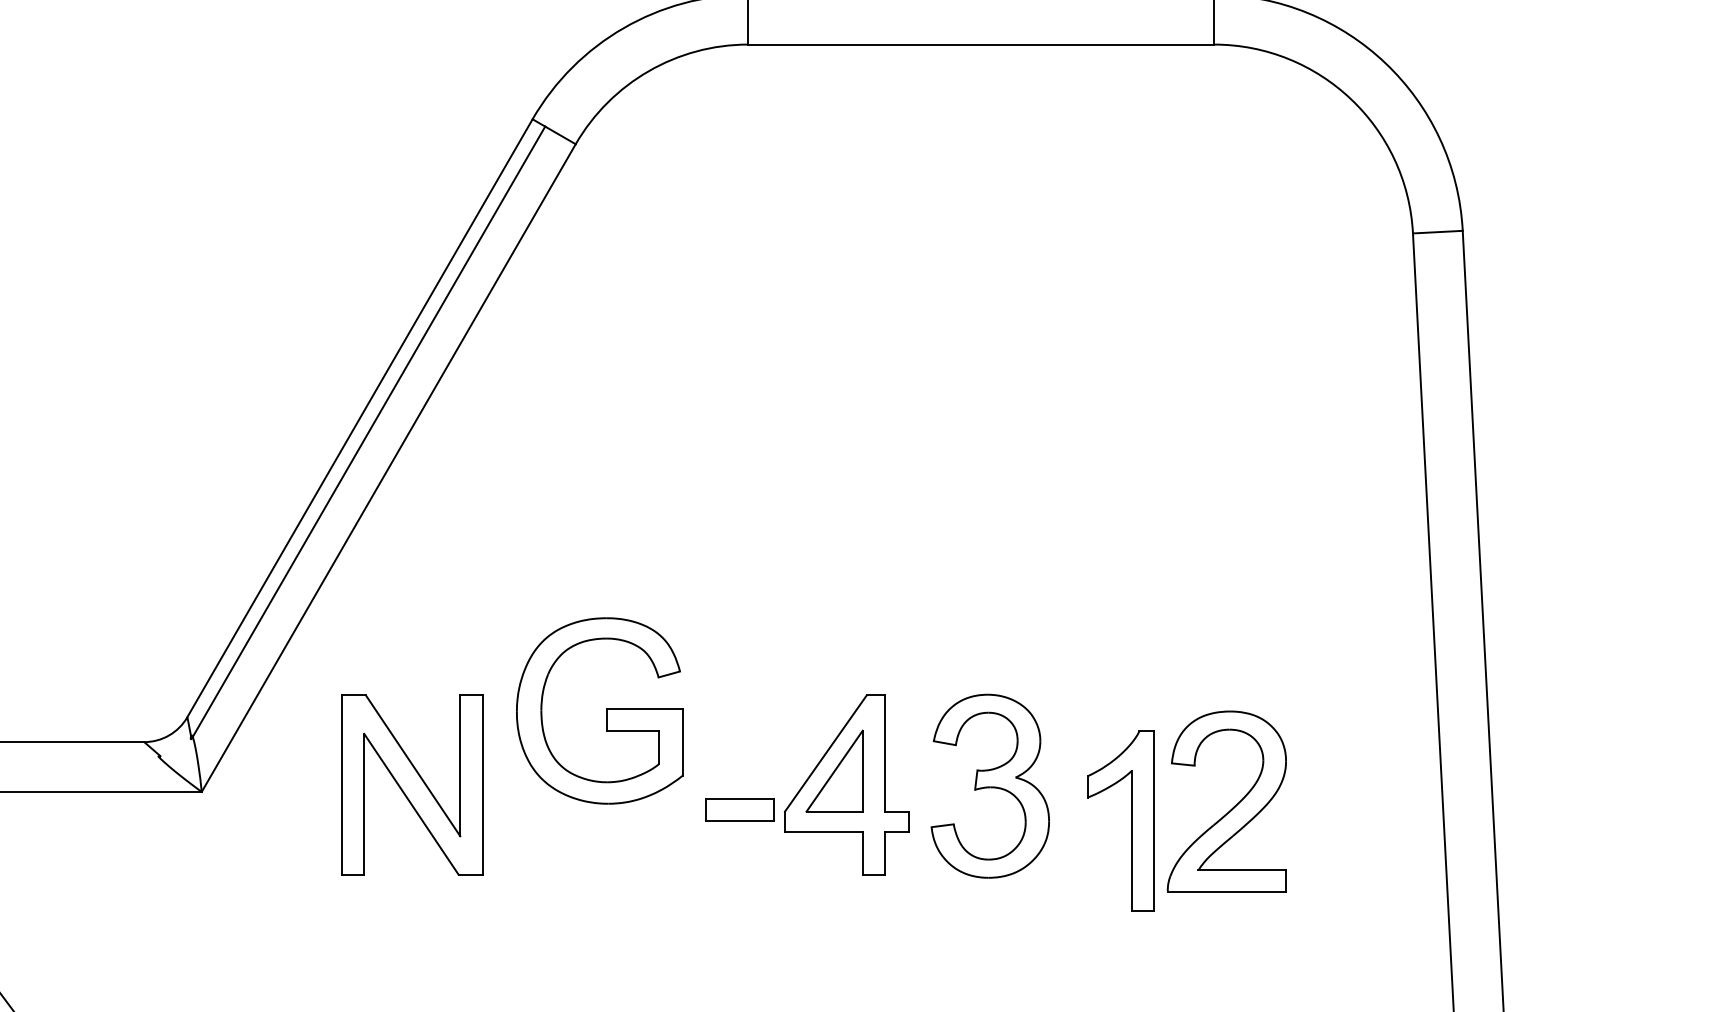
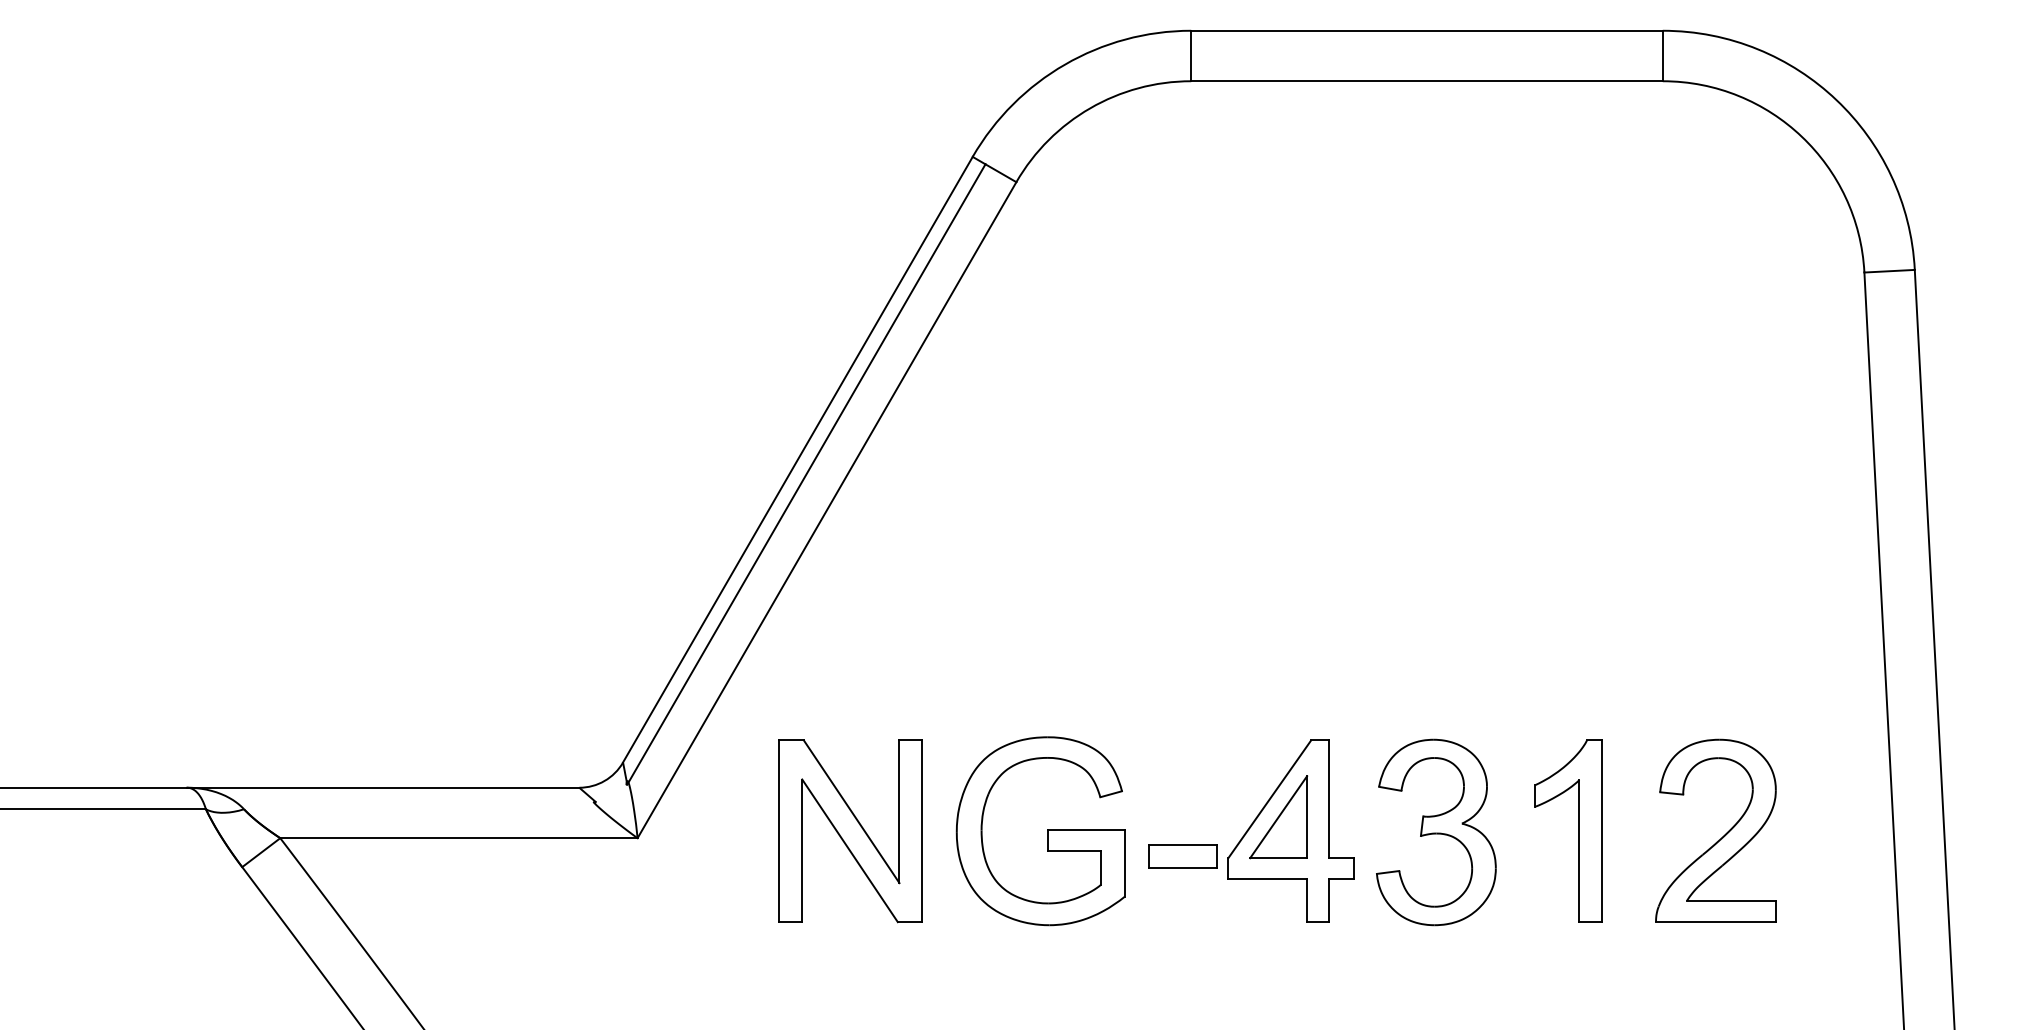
part: (606, 711) -> (1047, 831), moved
part: (1233, 807) -> (1722, 836), moved
part: (1130, 820) -> (1578, 830), moved

